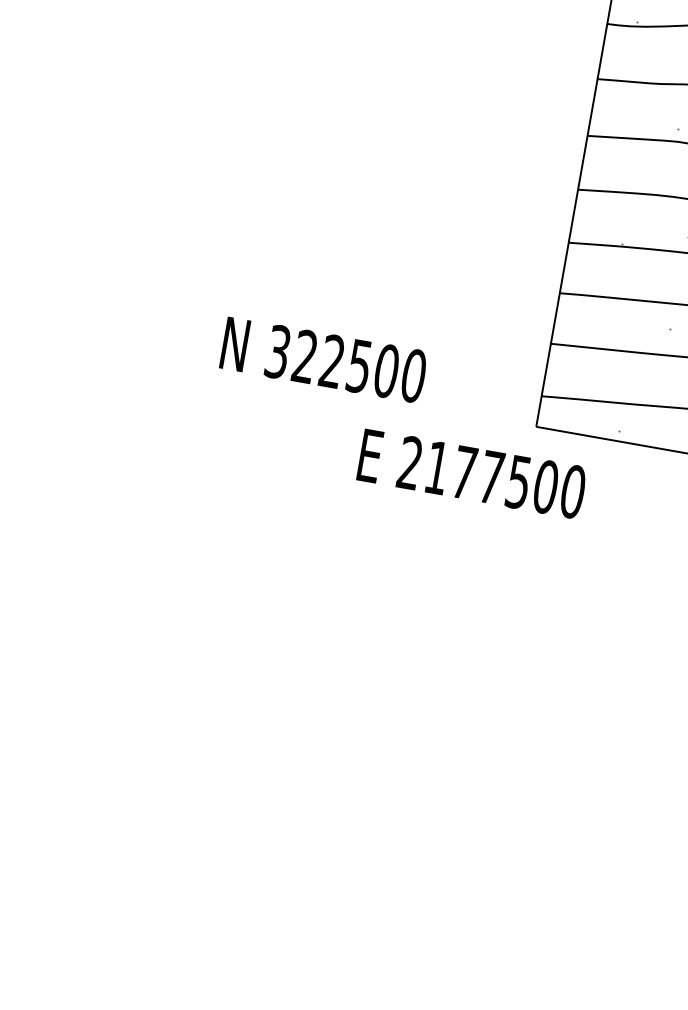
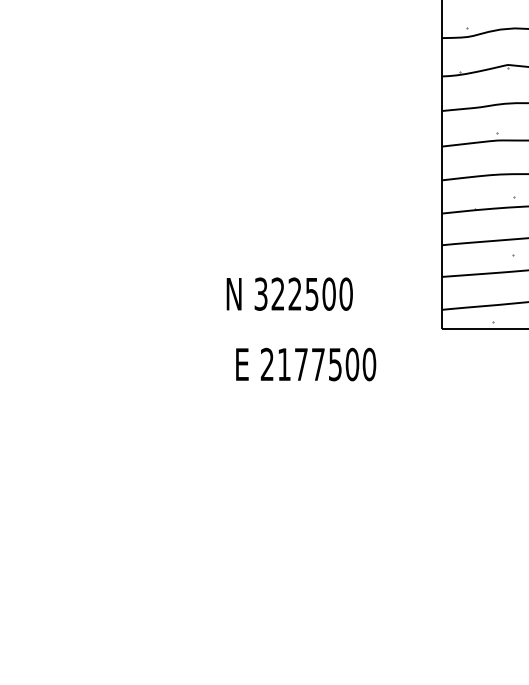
text: (323, 358) -> (289, 293), moved
text: (472, 474) -> (306, 364), moved

